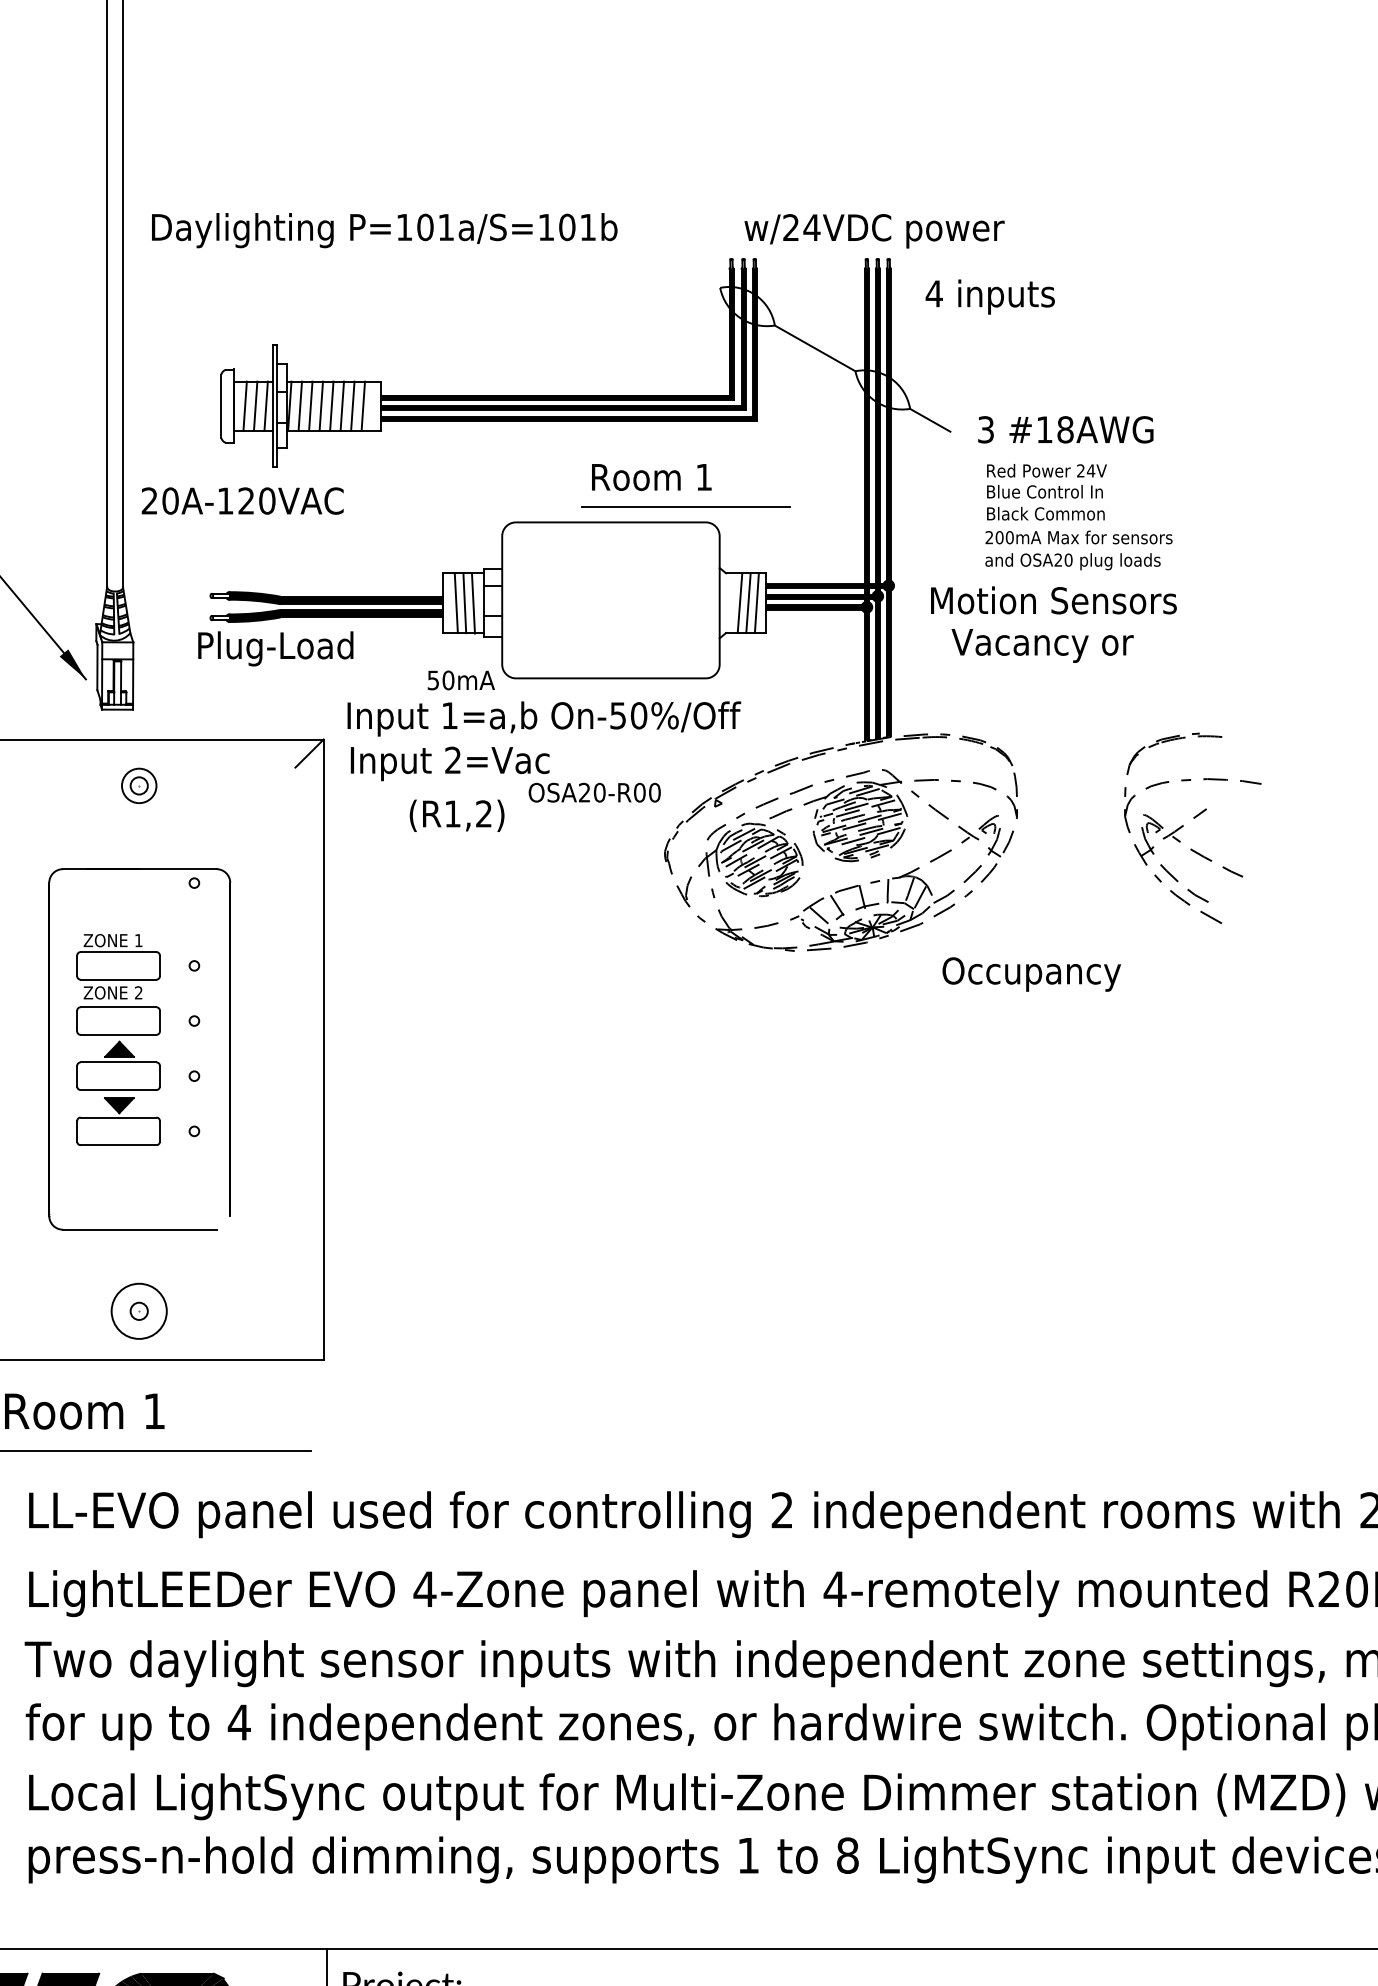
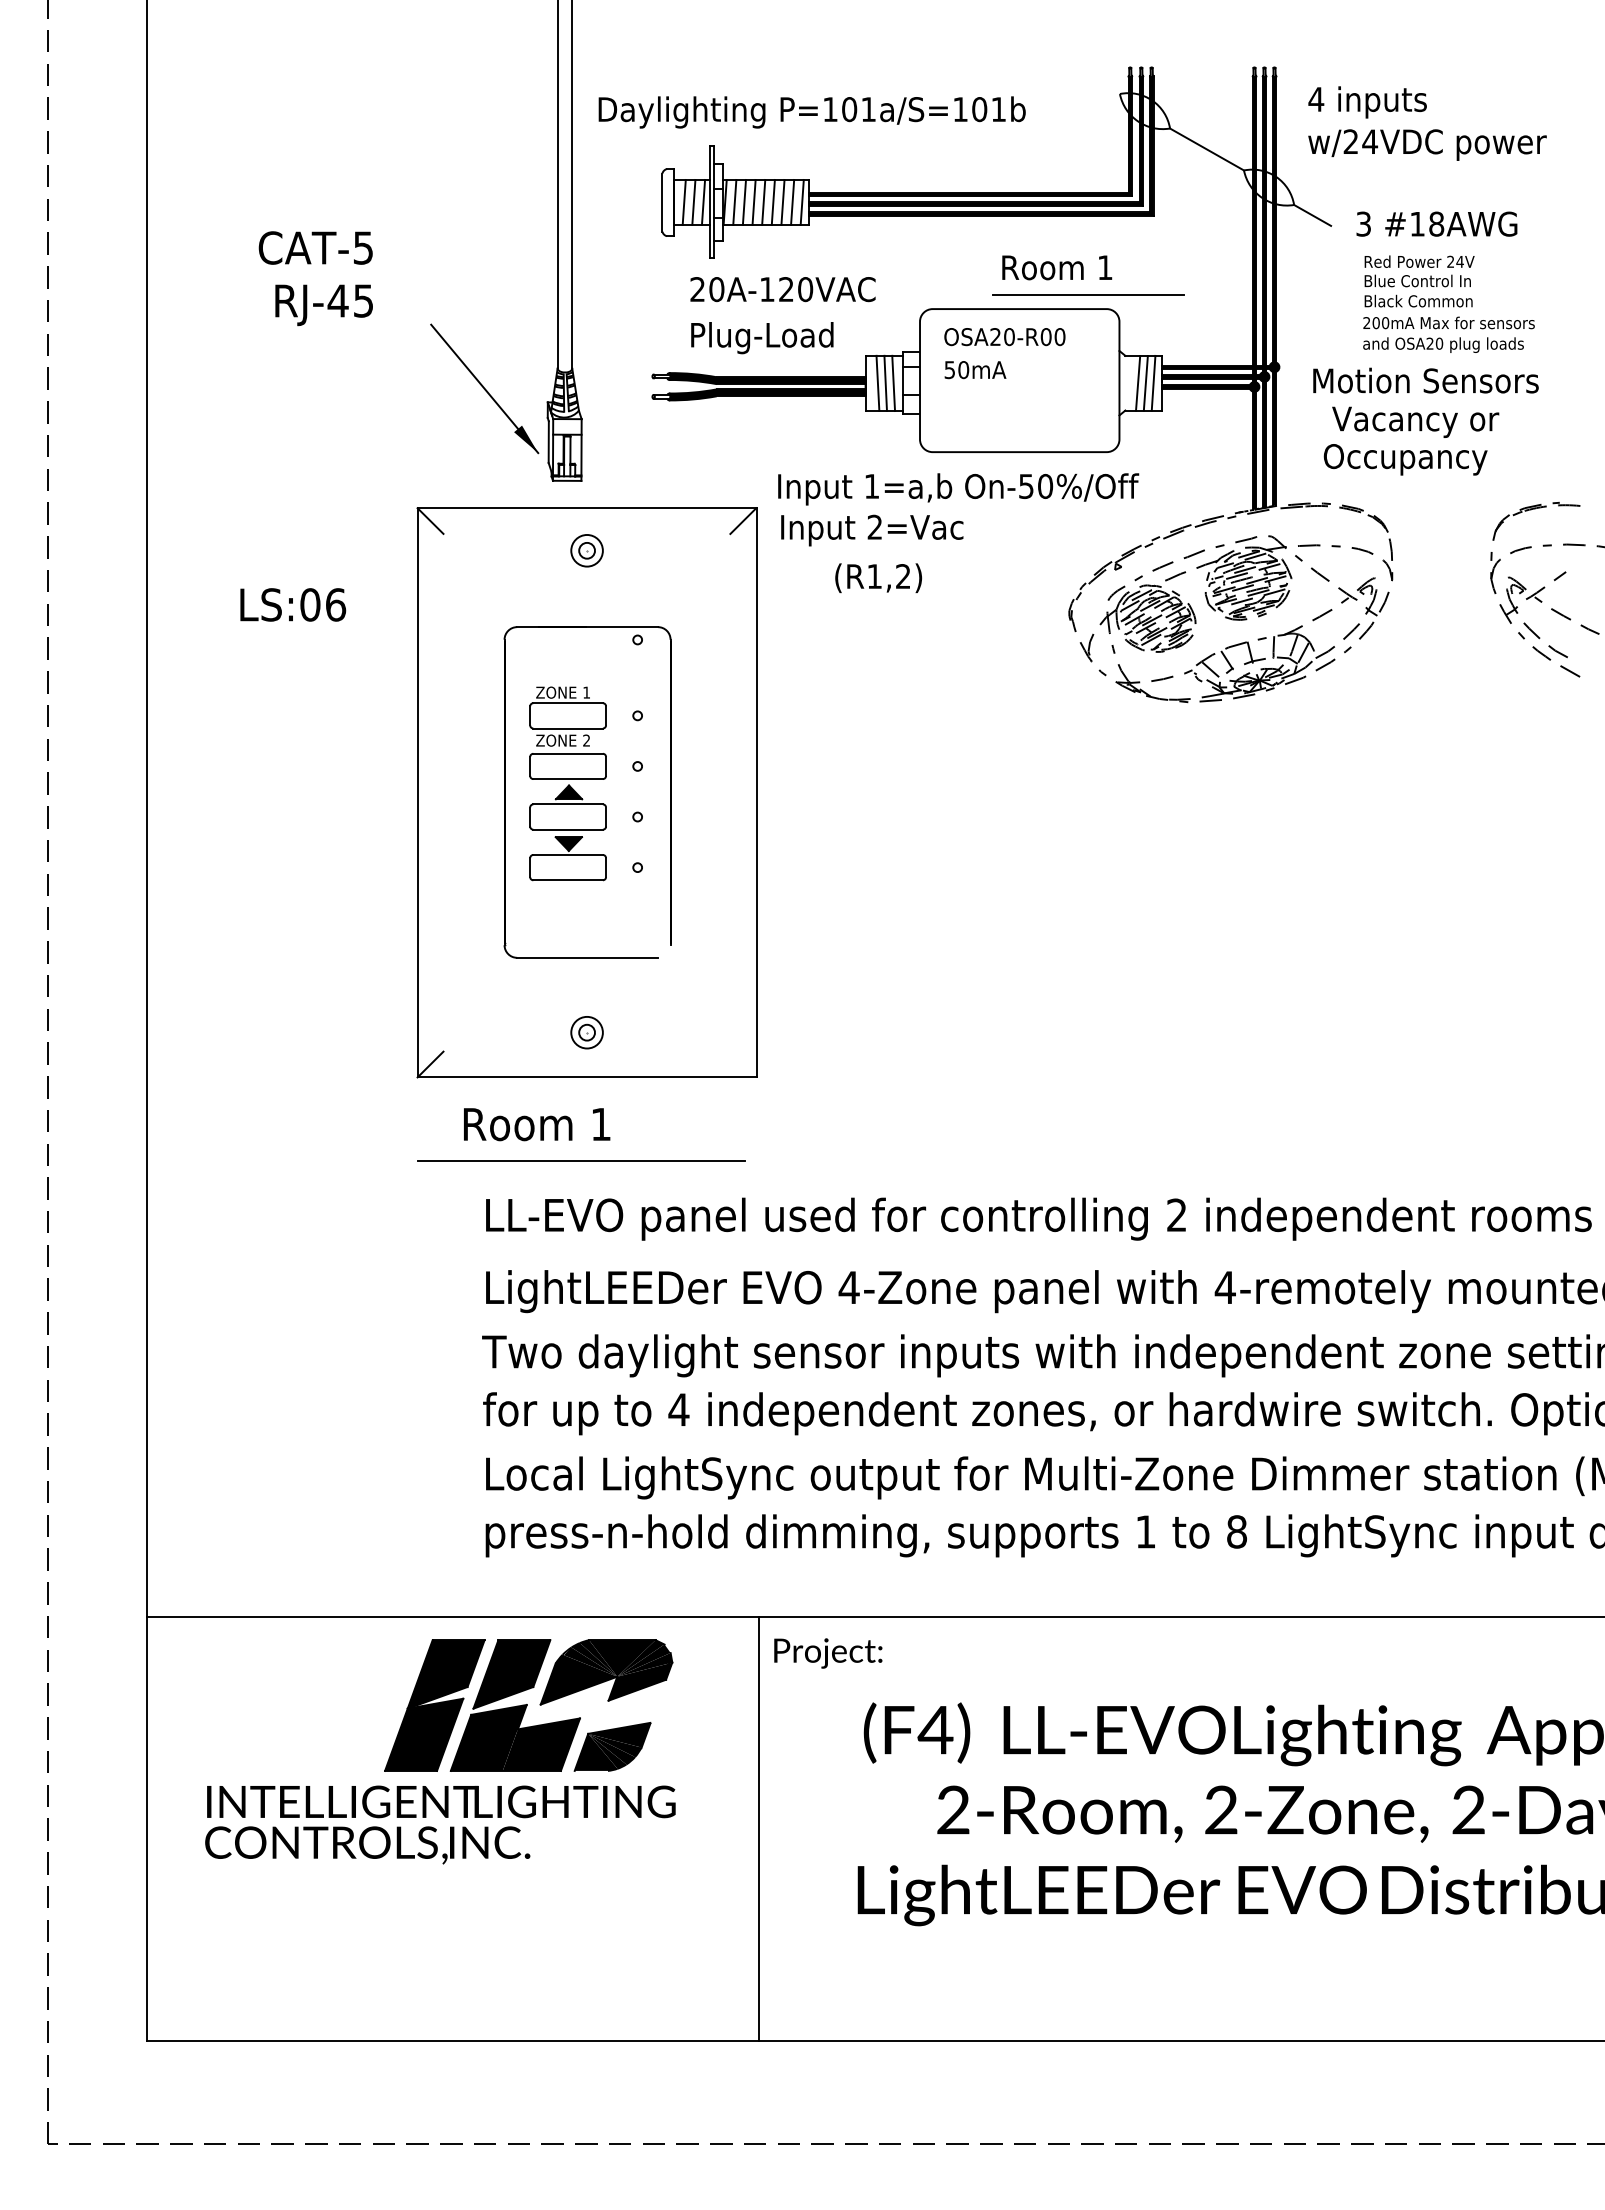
text: (383, 230) -> (811, 112), moved
text: (874, 230) -> (1427, 144), moved
line: (373, 405) -> (801, 201), added
text: (242, 501) -> (782, 289), moved
text: (275, 649) -> (762, 338), moved
text: (461, 680) -> (975, 370), moved
text: (594, 793) -> (1004, 337), moved
text: (1031, 974) -> (1405, 459), moved
circle: (138, 1311) -> (586, 1032), size x0.62

